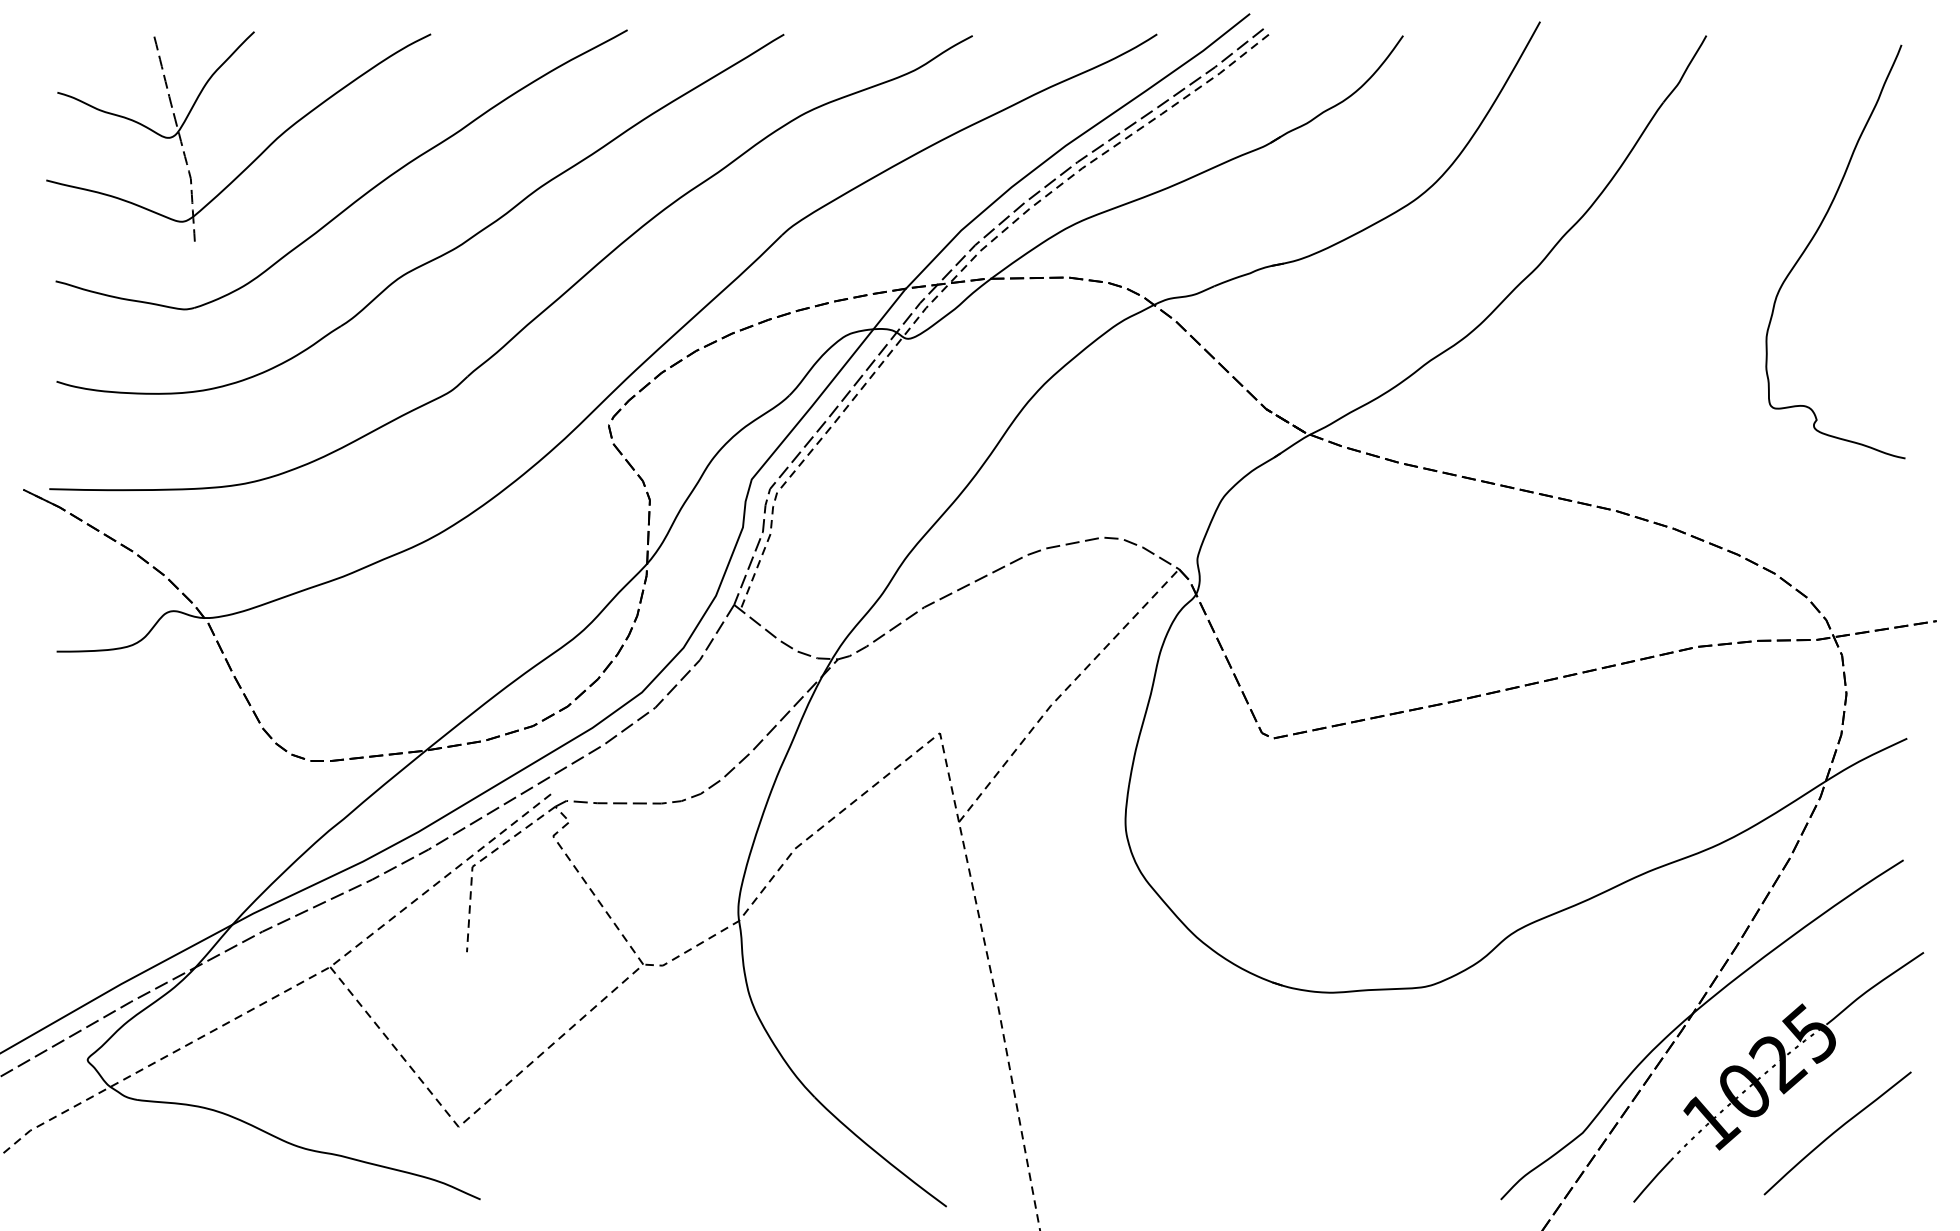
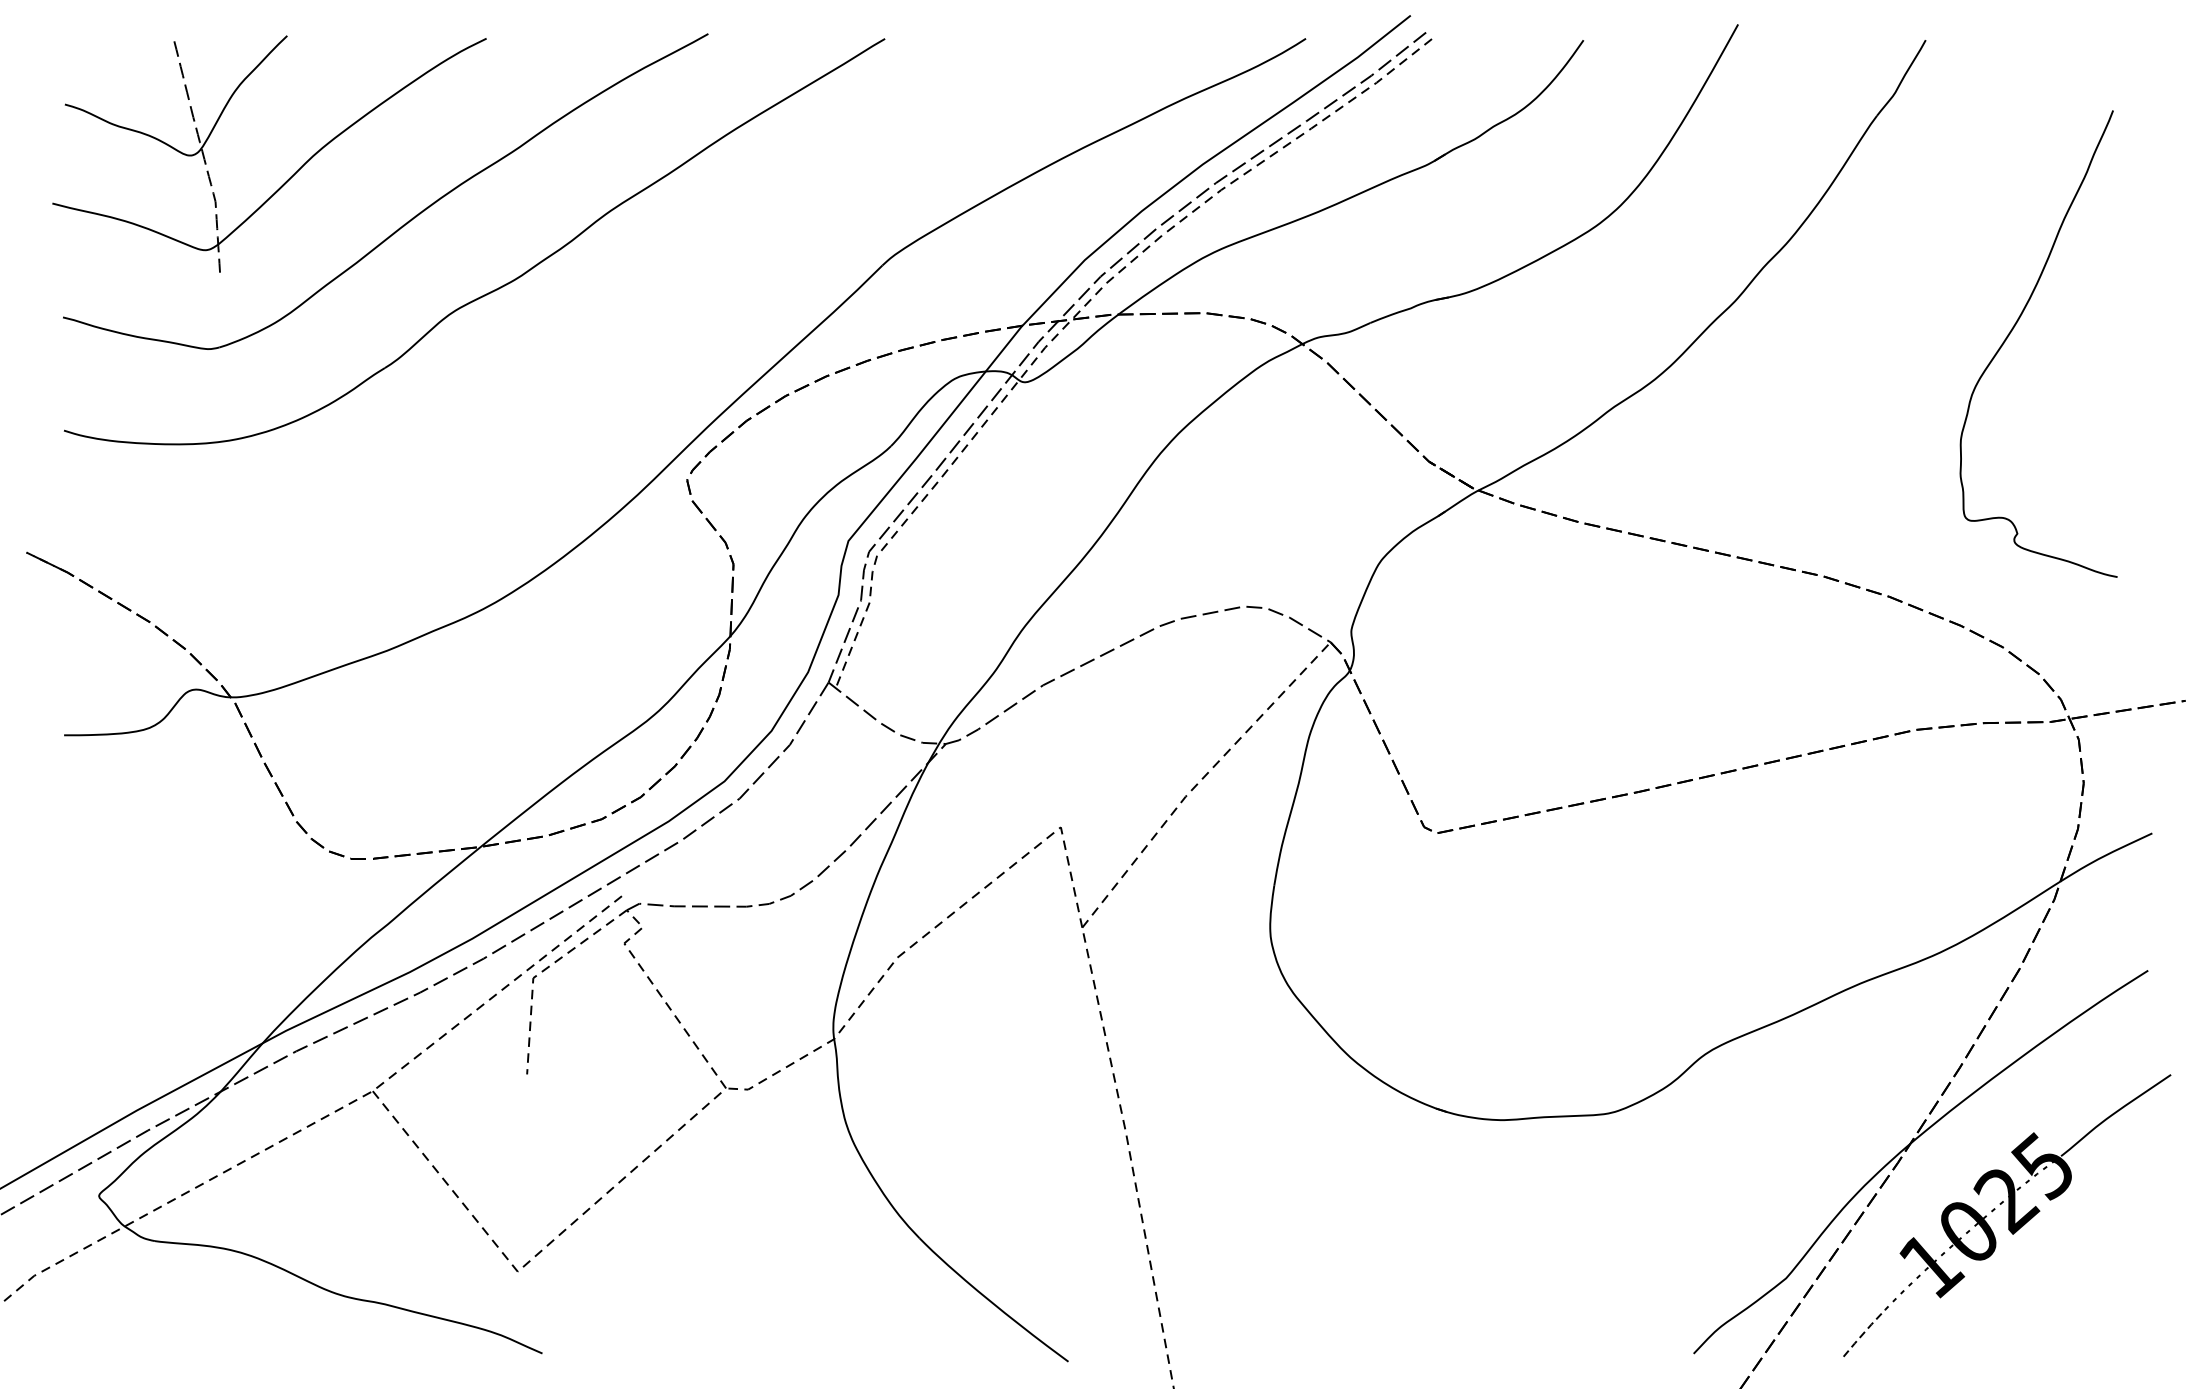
curve: (1814, 237) -> (2014, 327), moved
part: (548, 305) -> (619, 344), removed
curve: (1837, 1131) -> (2073, 1276), removed
line: (1651, 1181) -> (1863, 1333), solid -> dashed

